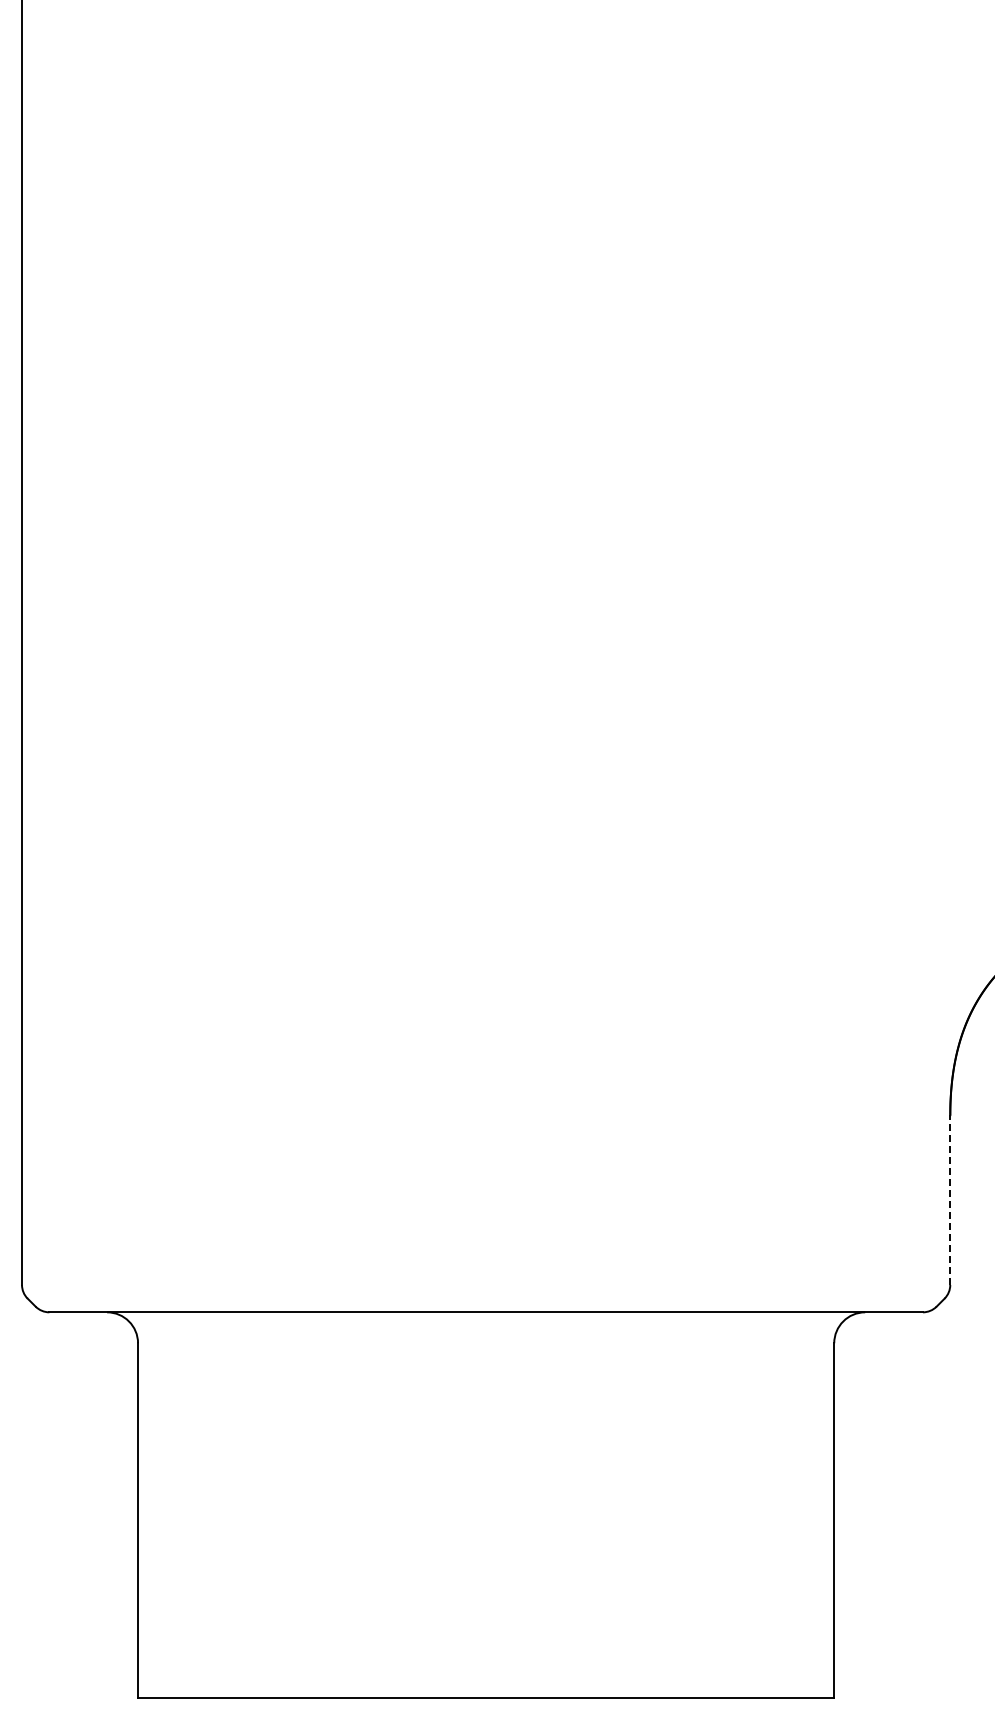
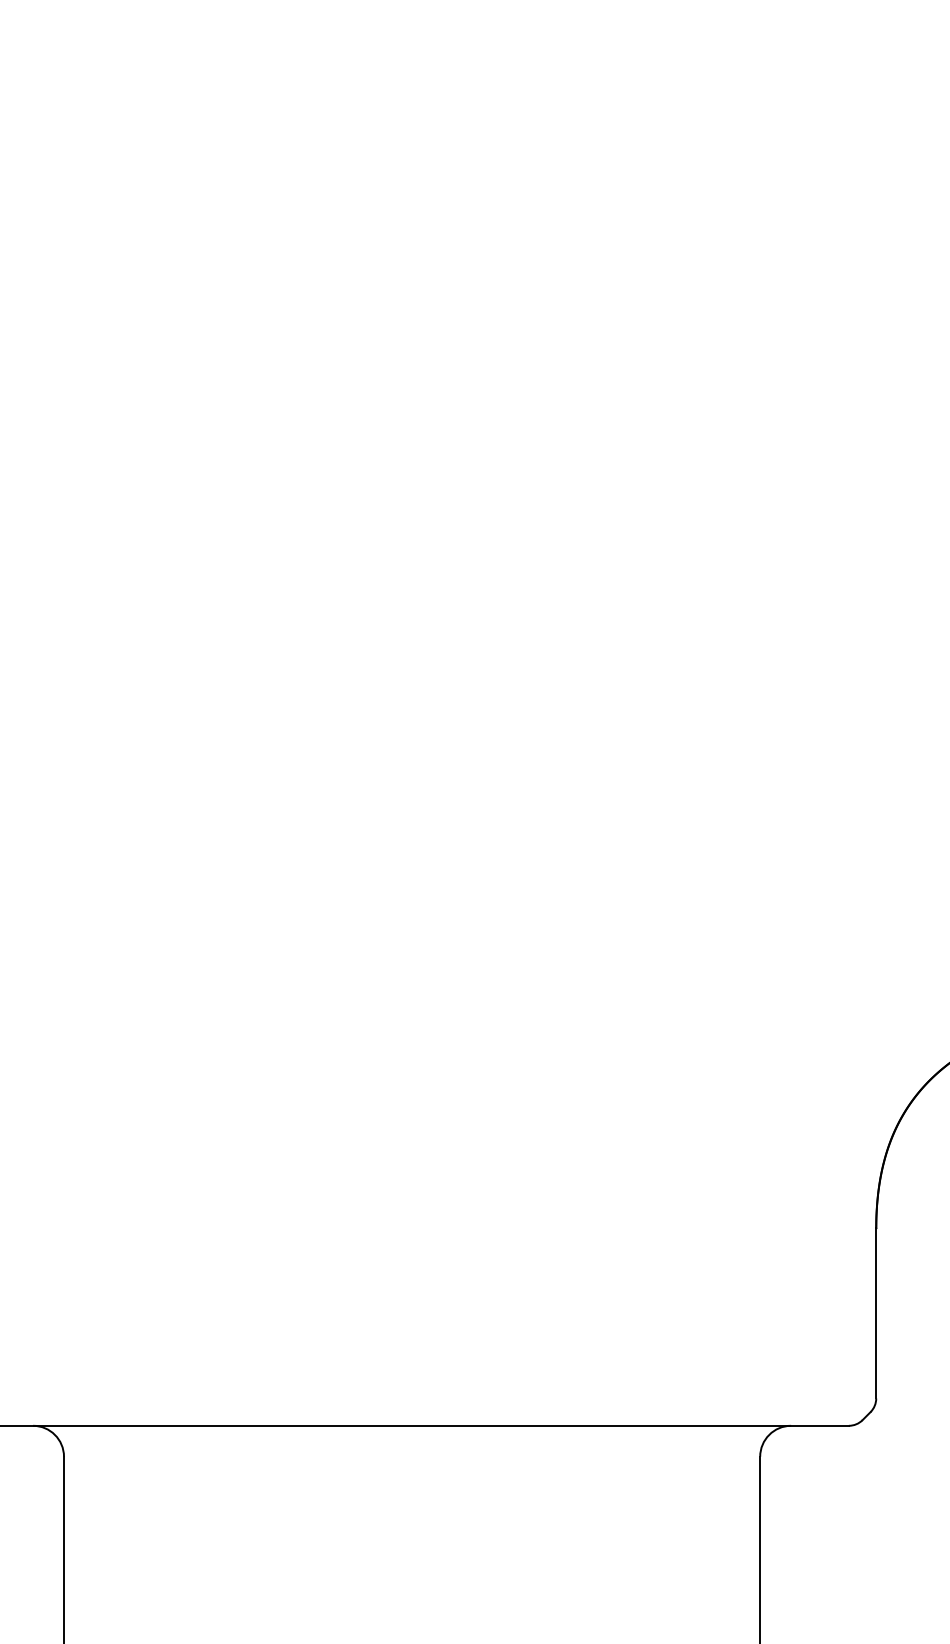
line: (950, 1199) -> (876, 1312), dashed -> solid

